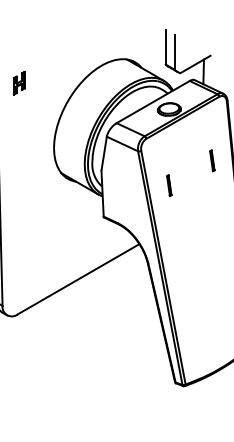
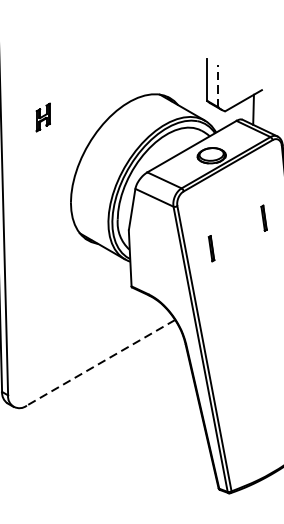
line: (174, 52) -> (217, 86), solid -> dashed
part: (19, 83) -> (43, 117), moved
line: (78, 279) -> (100, 363), solid -> dashed

